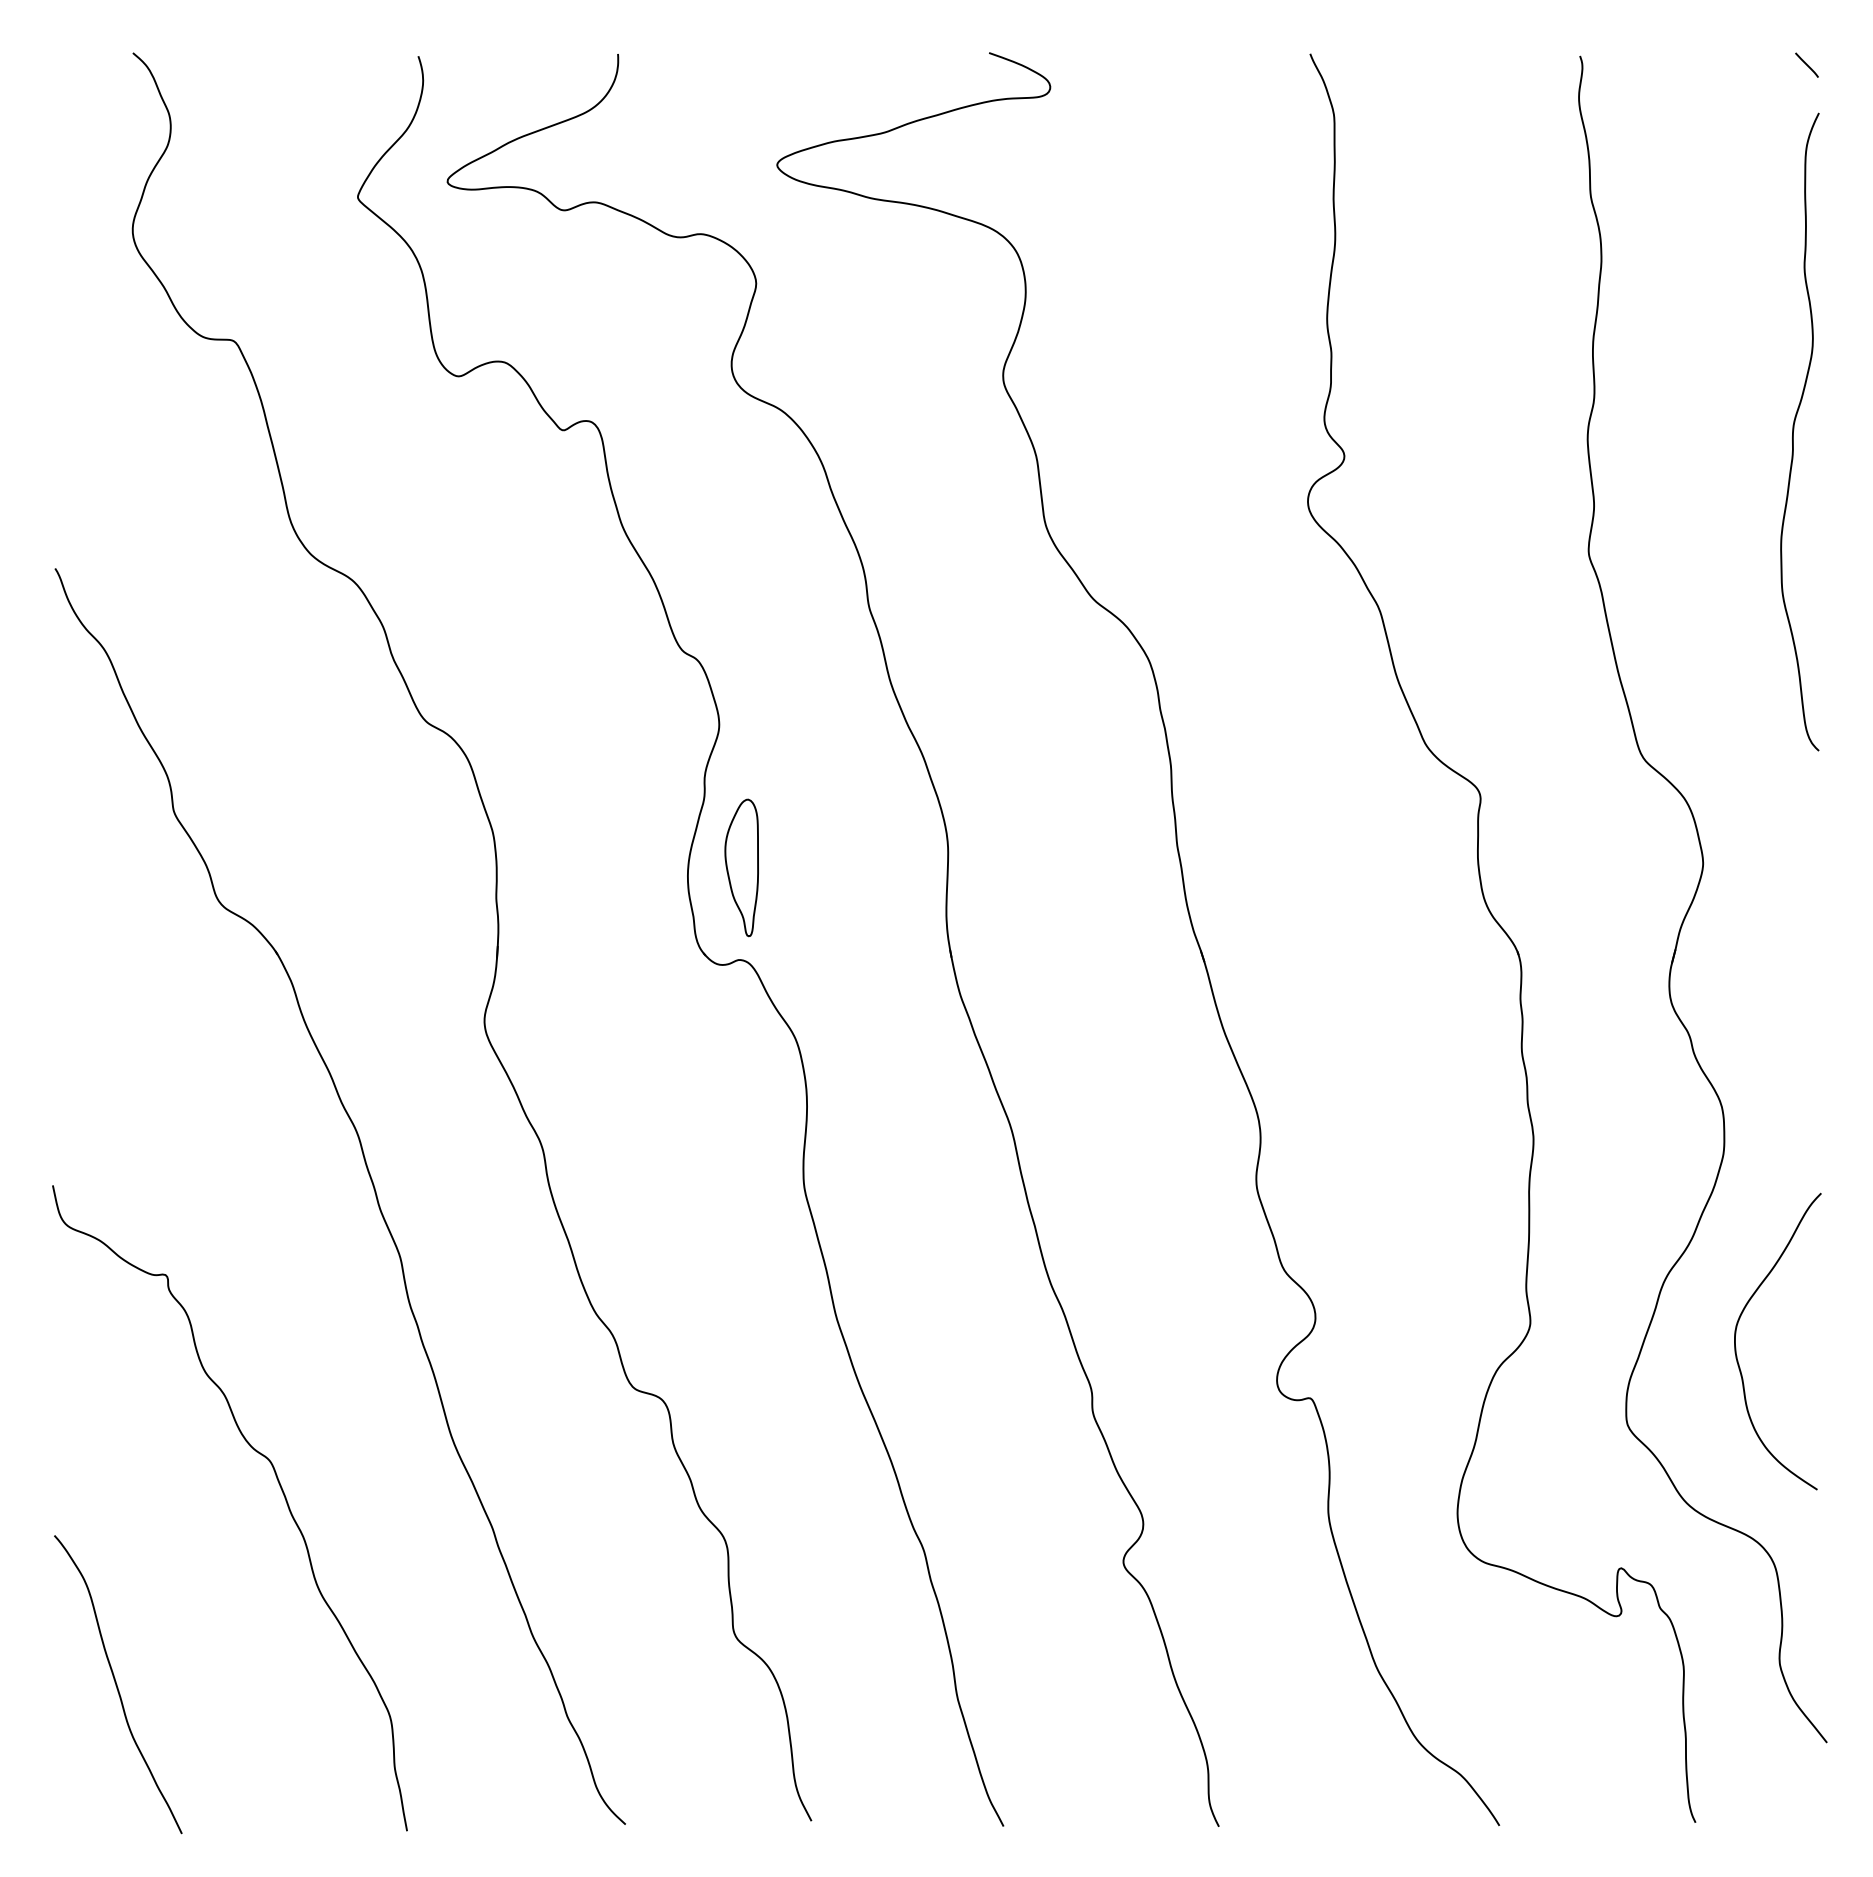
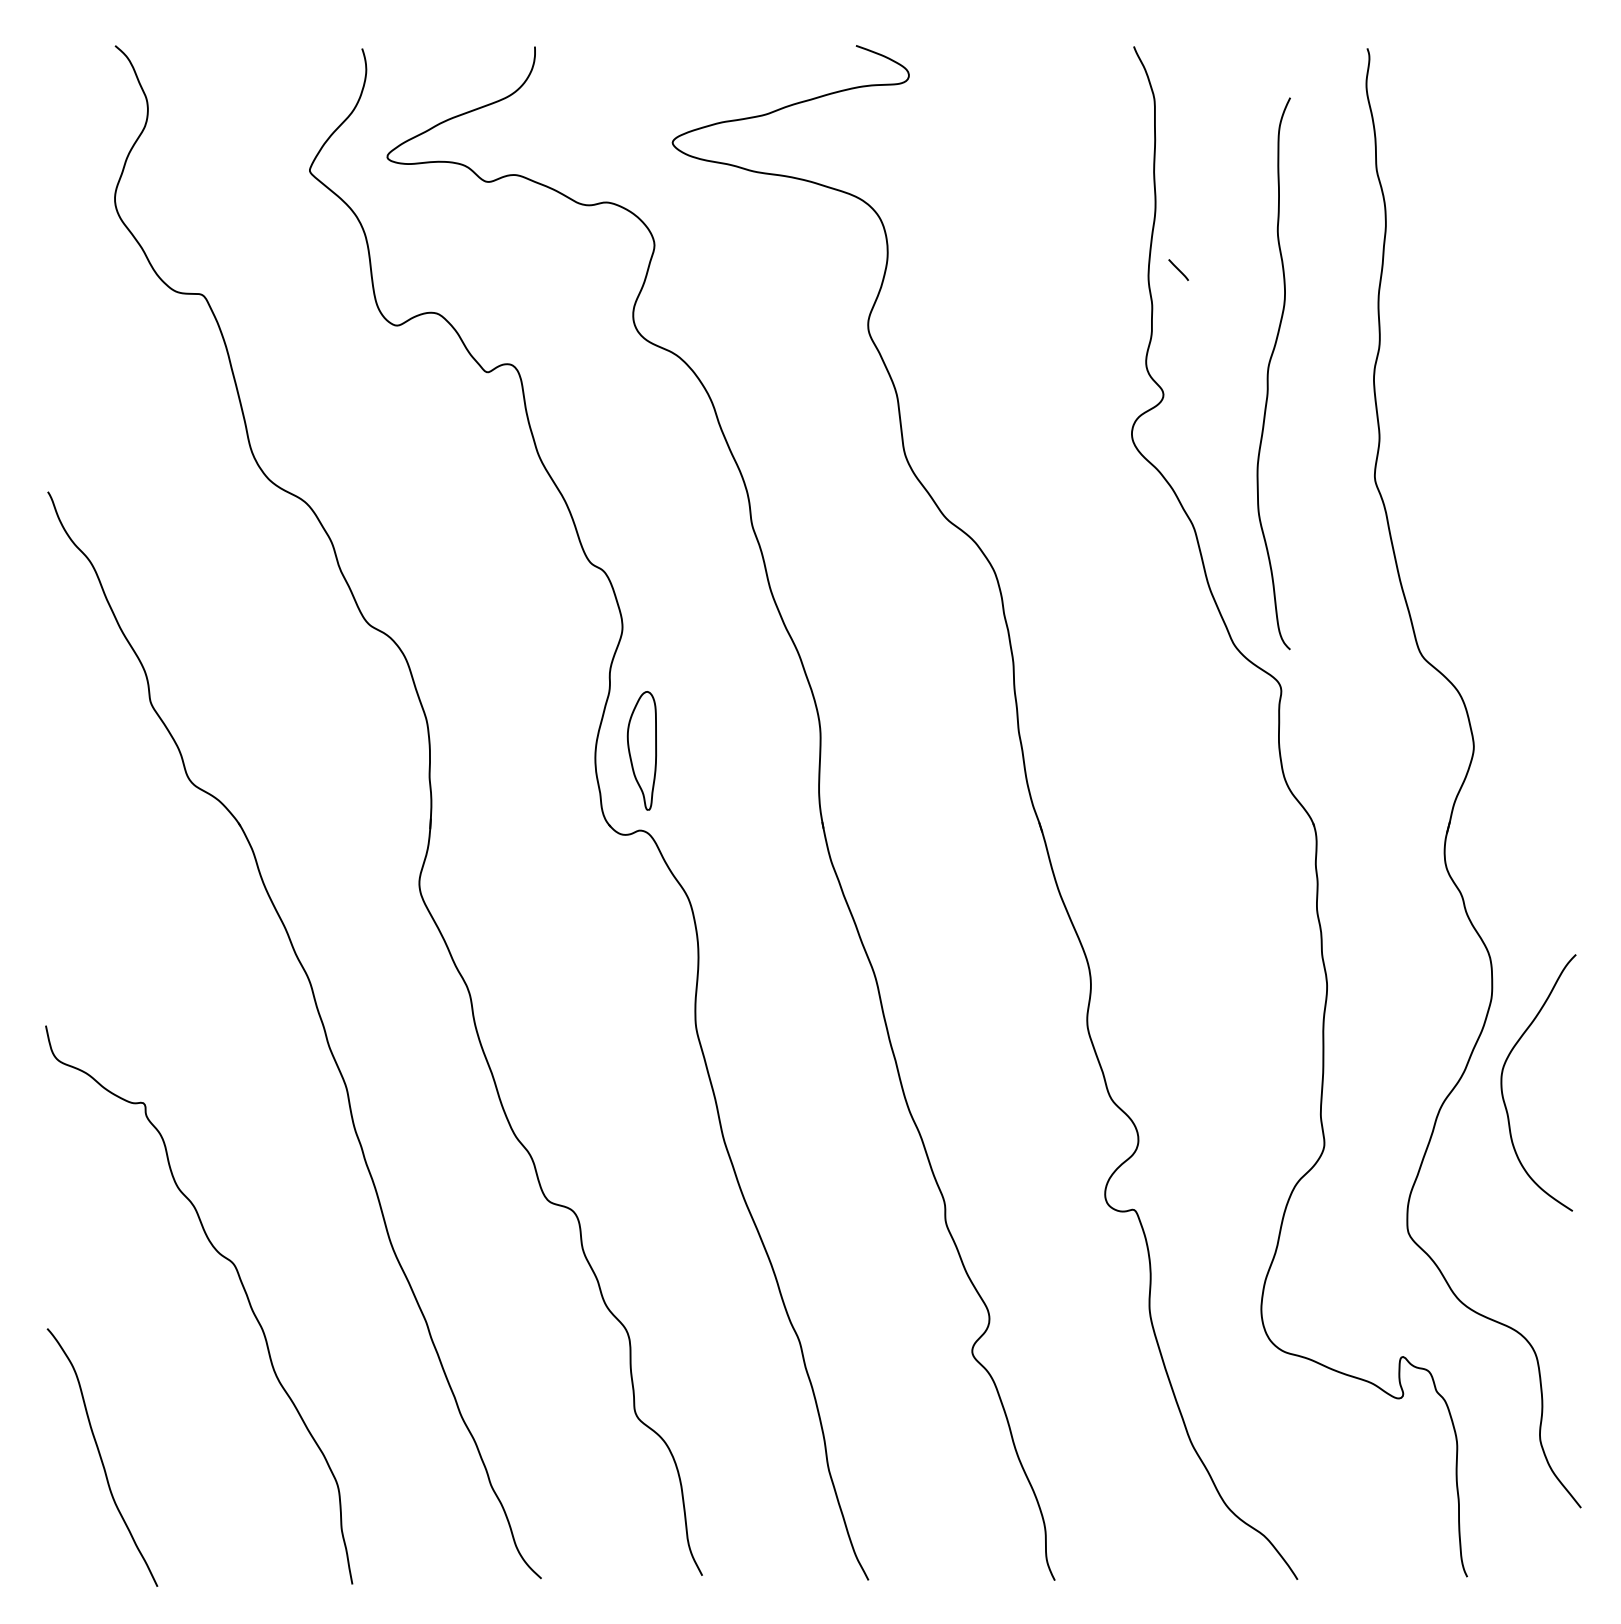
line: (1806, 64) -> (1178, 269), moved
curve: (1794, 430) -> (1269, 372), moved
curve: (1736, 1347) -> (1502, 1088), moved

